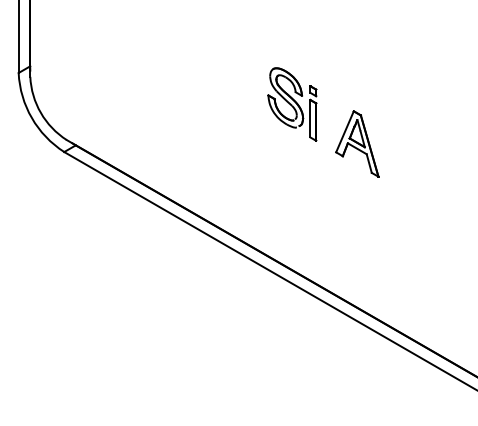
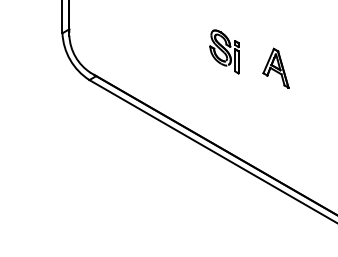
part: (356, 142) -> (275, 67), moved

